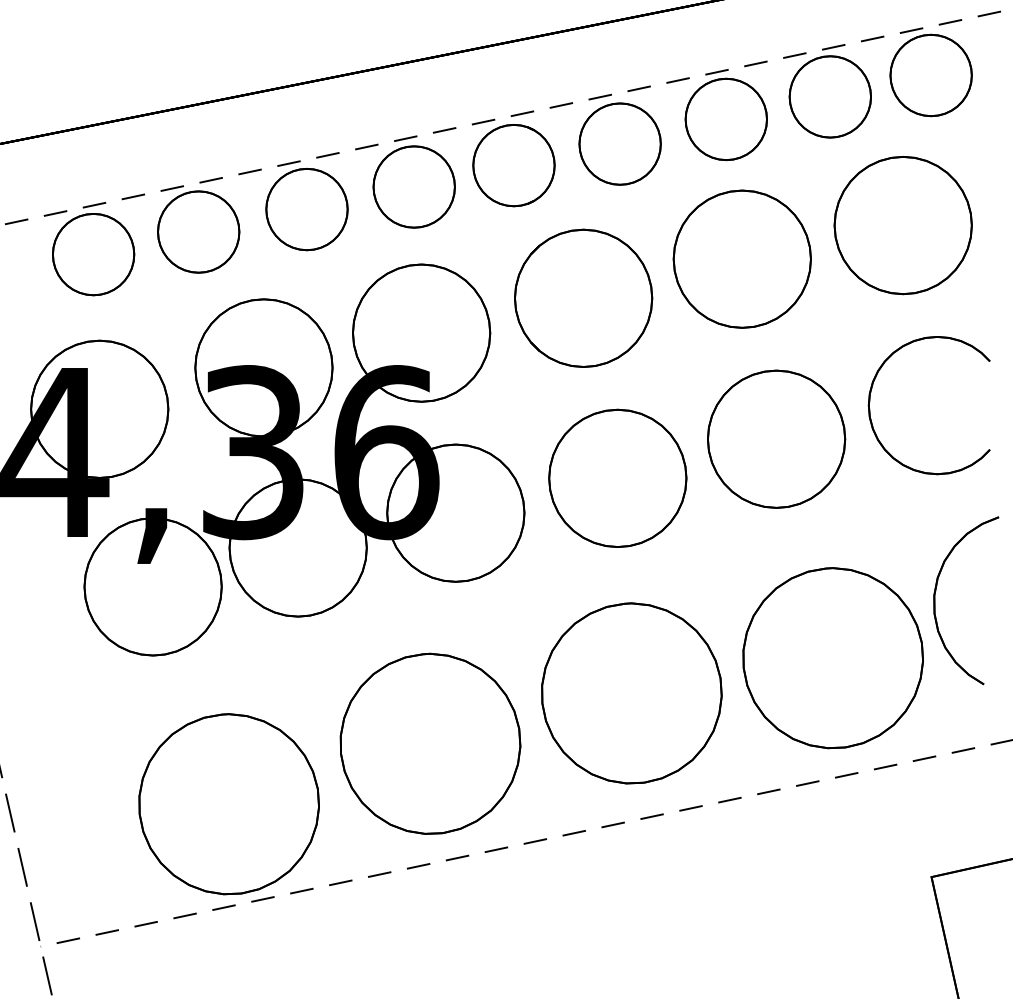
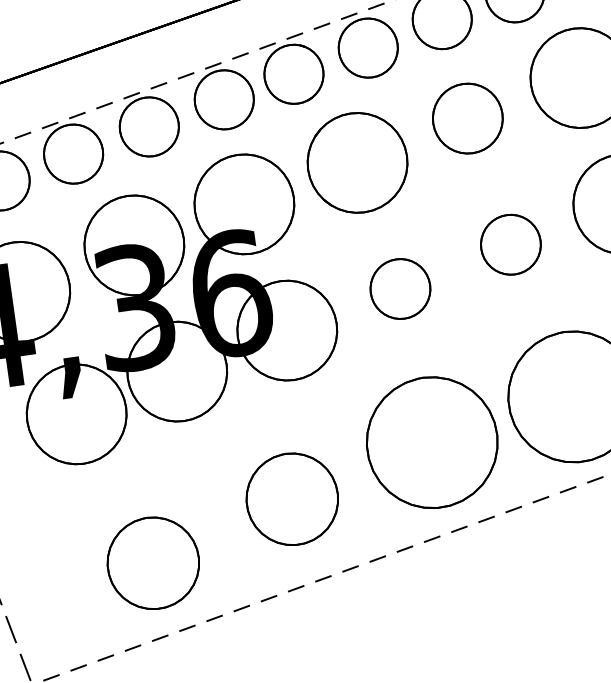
part: (741, 258) -> (467, 118), size x0.7
part: (776, 438) -> (510, 244), size x0.6
part: (617, 477) -> (400, 288), size x0.6
part: (430, 743) -> (292, 499), size x0.7
part: (228, 804) -> (153, 563), size x0.7

